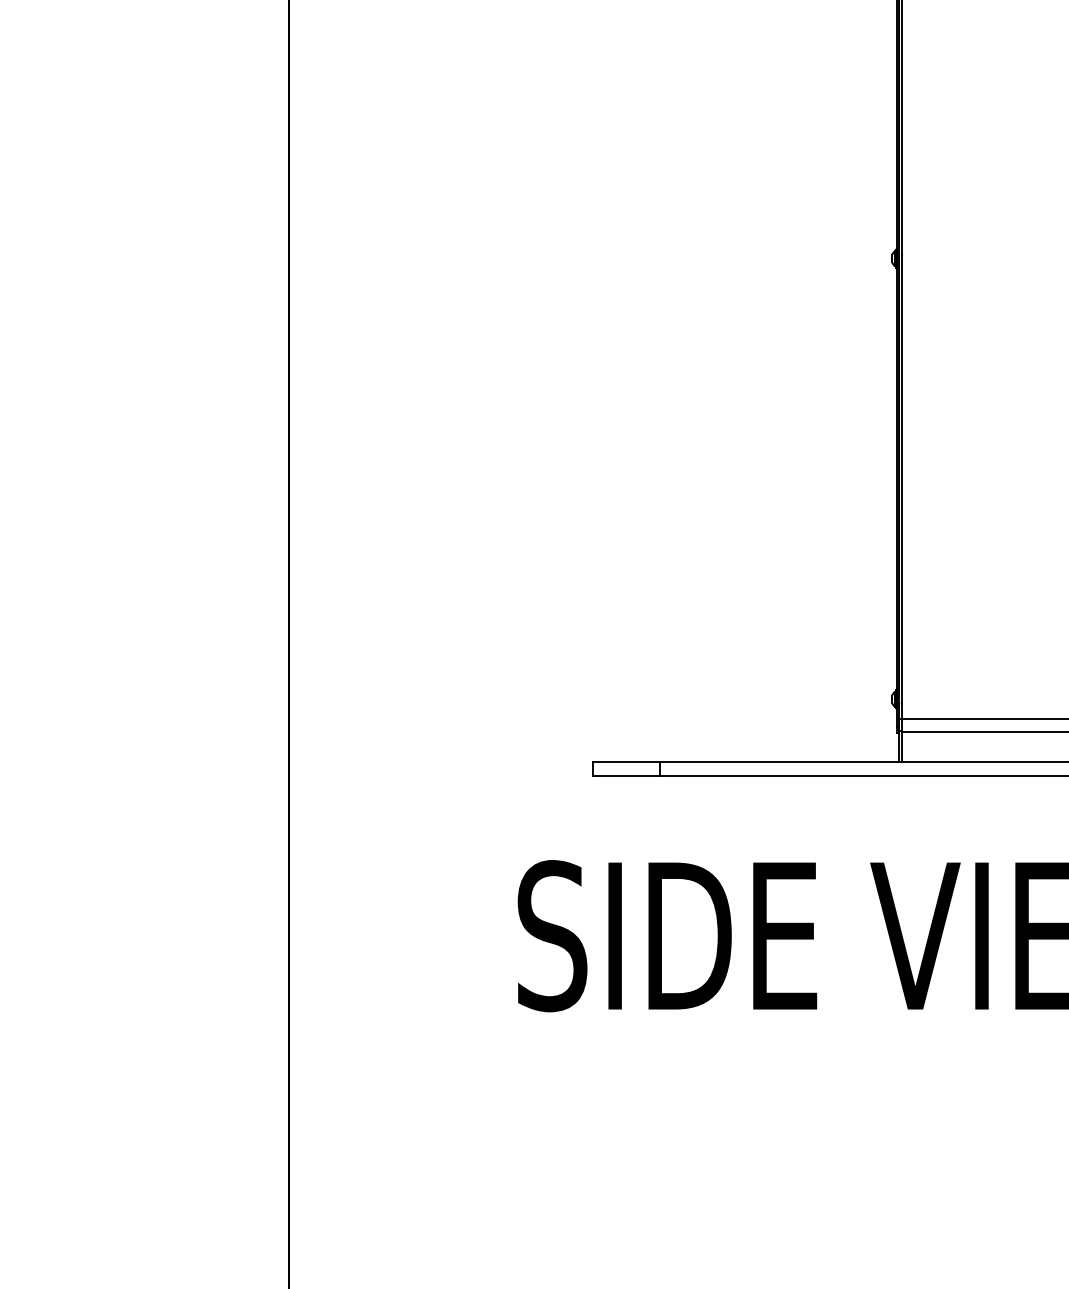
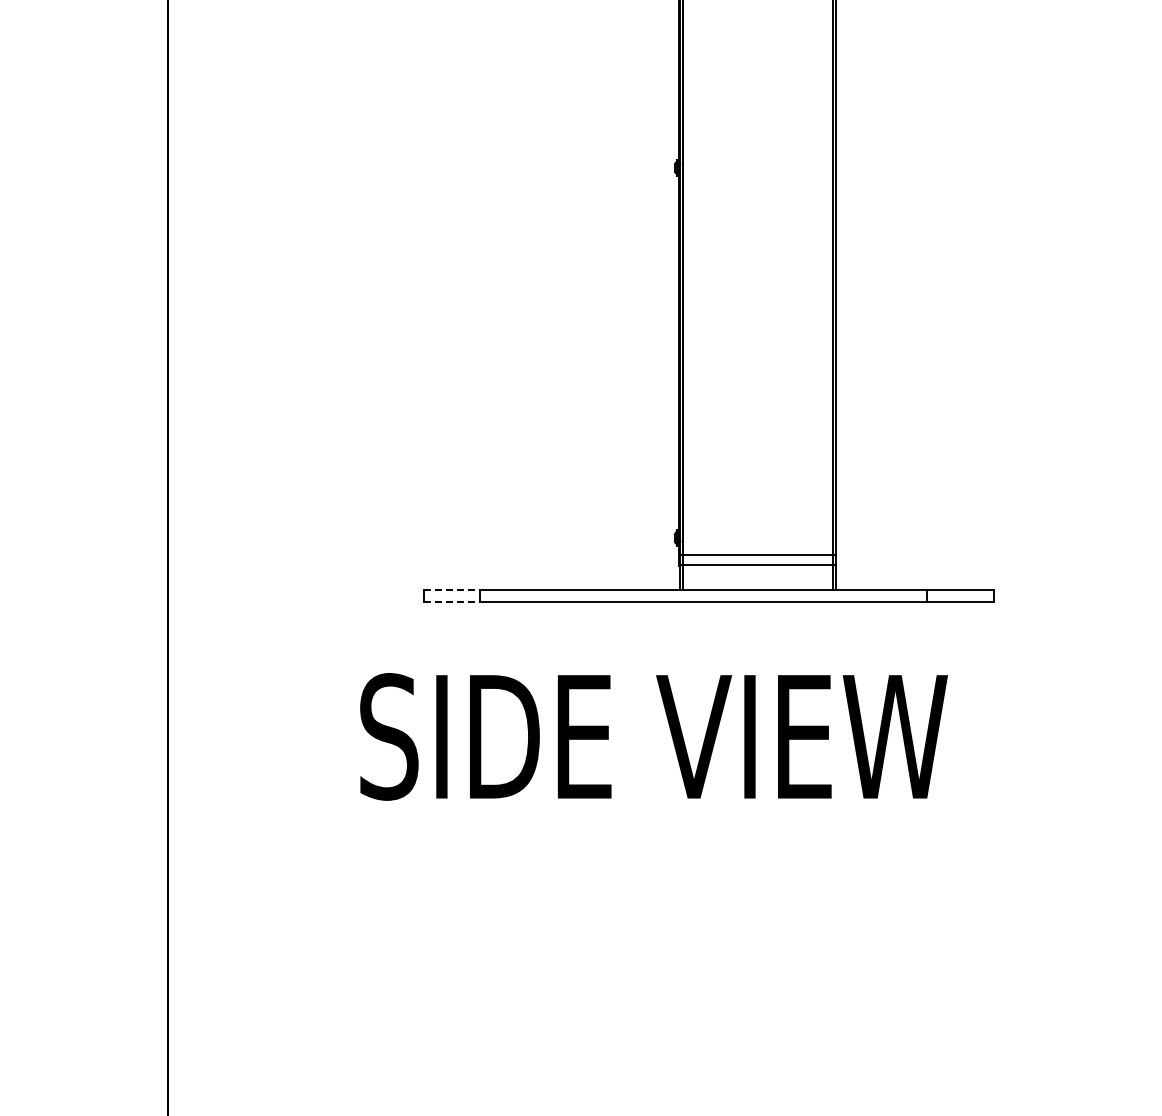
line: (627, 761) -> (452, 590), solid -> dashed
line: (627, 776) -> (452, 602), solid -> dashed

